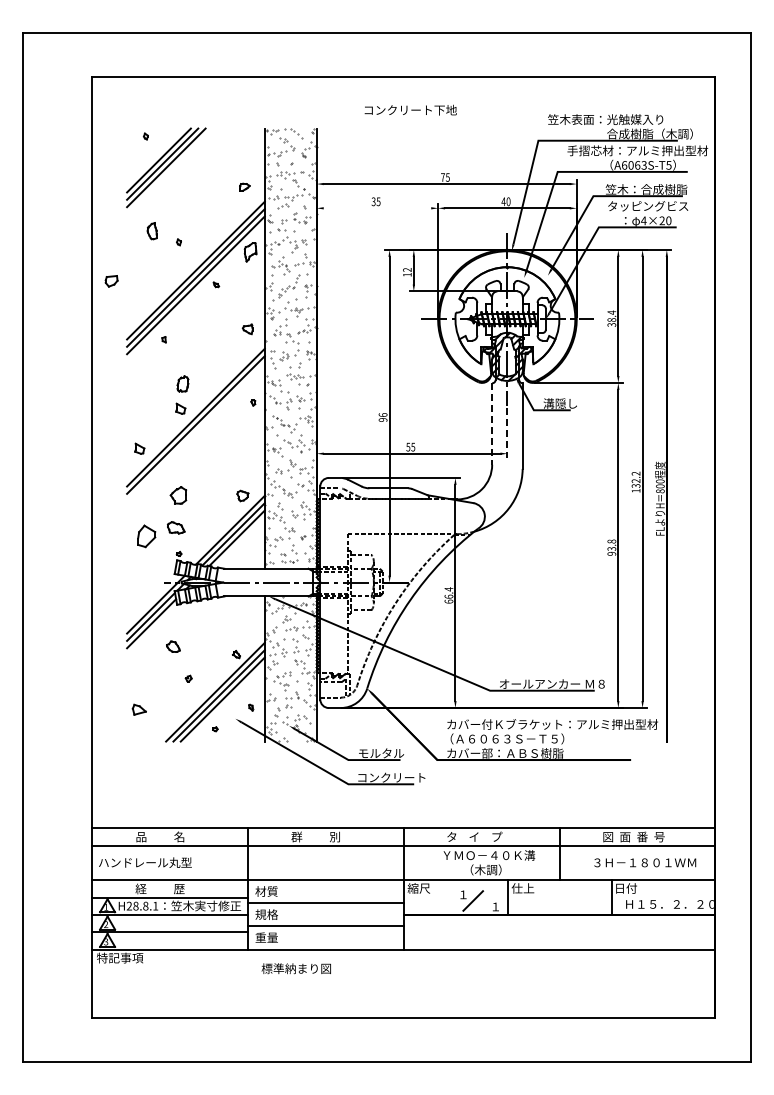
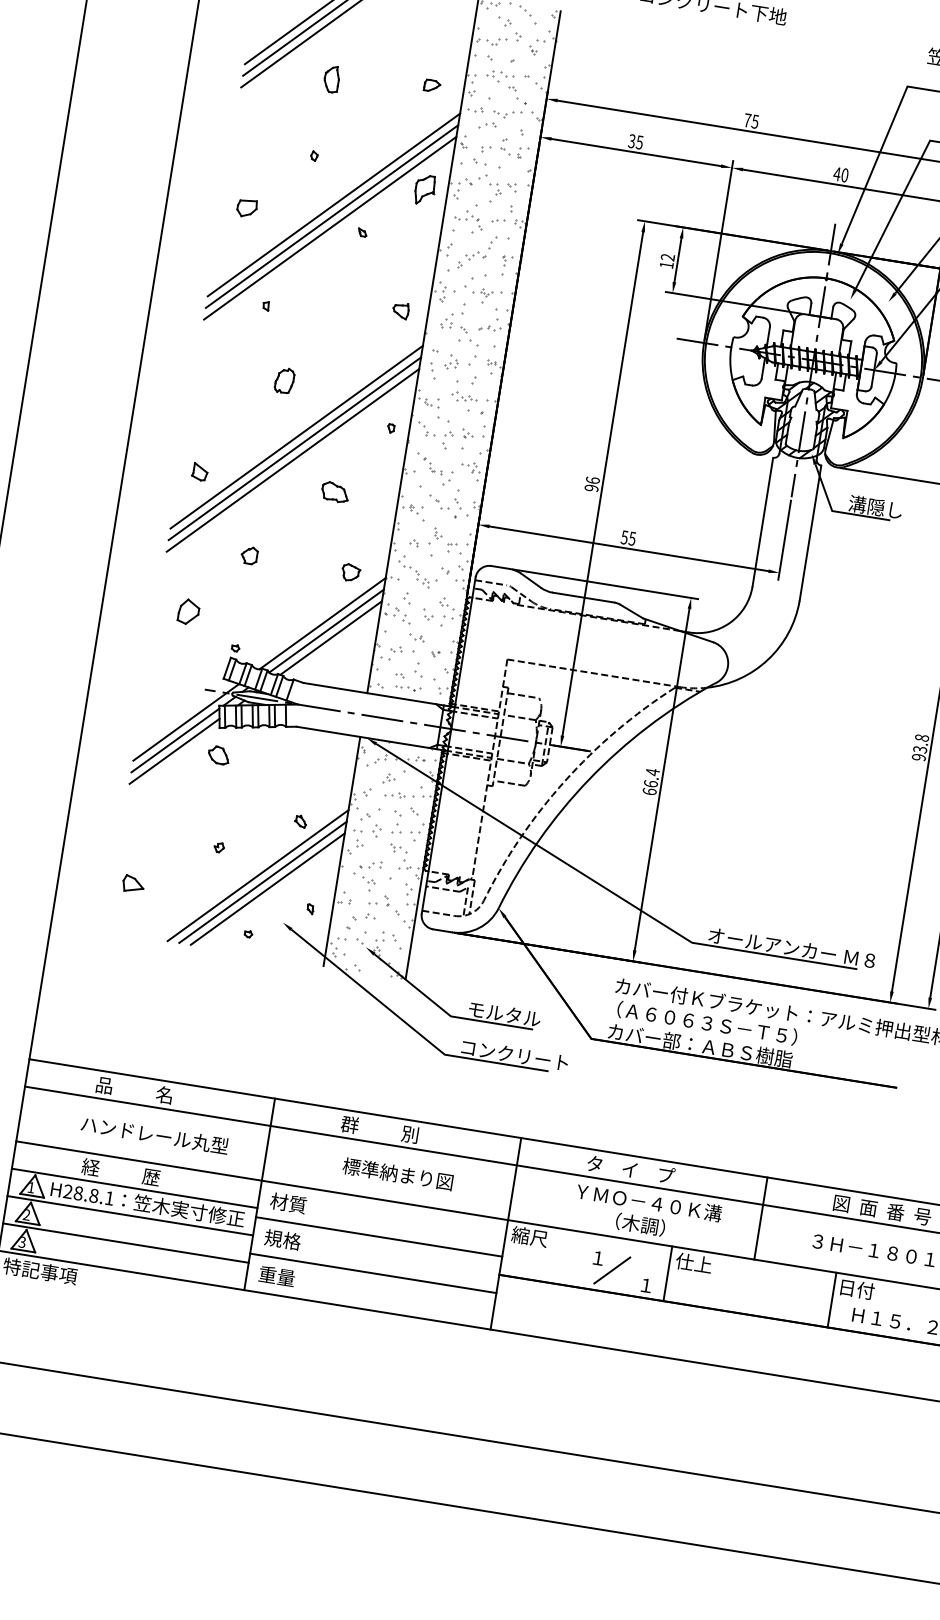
line: (377, 208) -> (636, 152), added
part: (151, 231) -> (330, 79), moved
part: (111, 281) -> (246, 208), moved
part: (180, 408) -> (274, 418), removed
line: (492, 424) -> (763, 523), dashed -> solid
line: (195, 432) -> (292, 460), added
line: (507, 433) -> (784, 541), dashed -> solid
part: (178, 495) -> (249, 555), size x0.62
part: (176, 527) -> (335, 491), moved
part: (146, 535) -> (188, 610), size x0.71
part: (173, 646) -> (219, 754), moved
text: (145, 862) -> (155, 1134), moved
text: (295, 968) -> (396, 1173), moved

